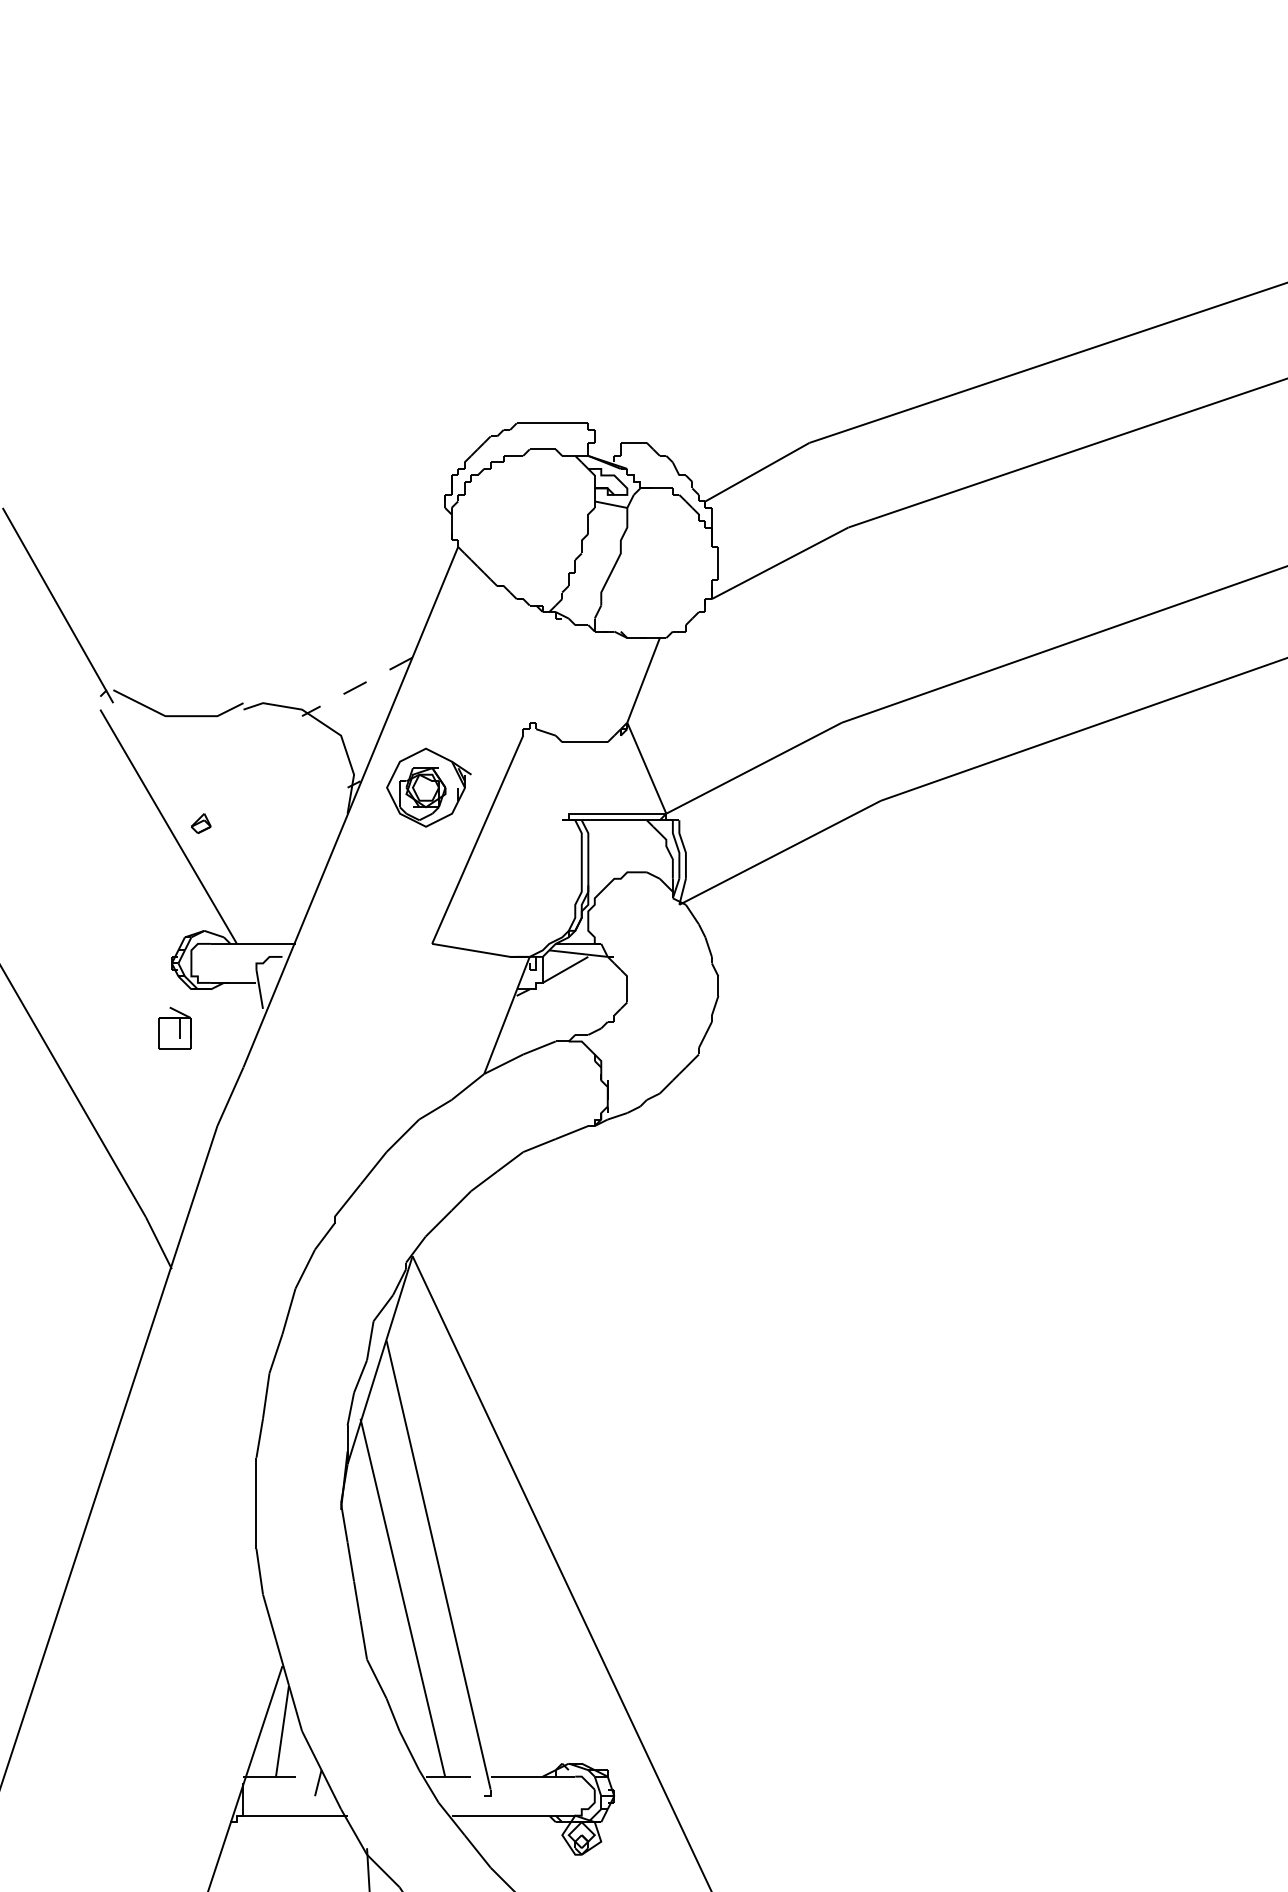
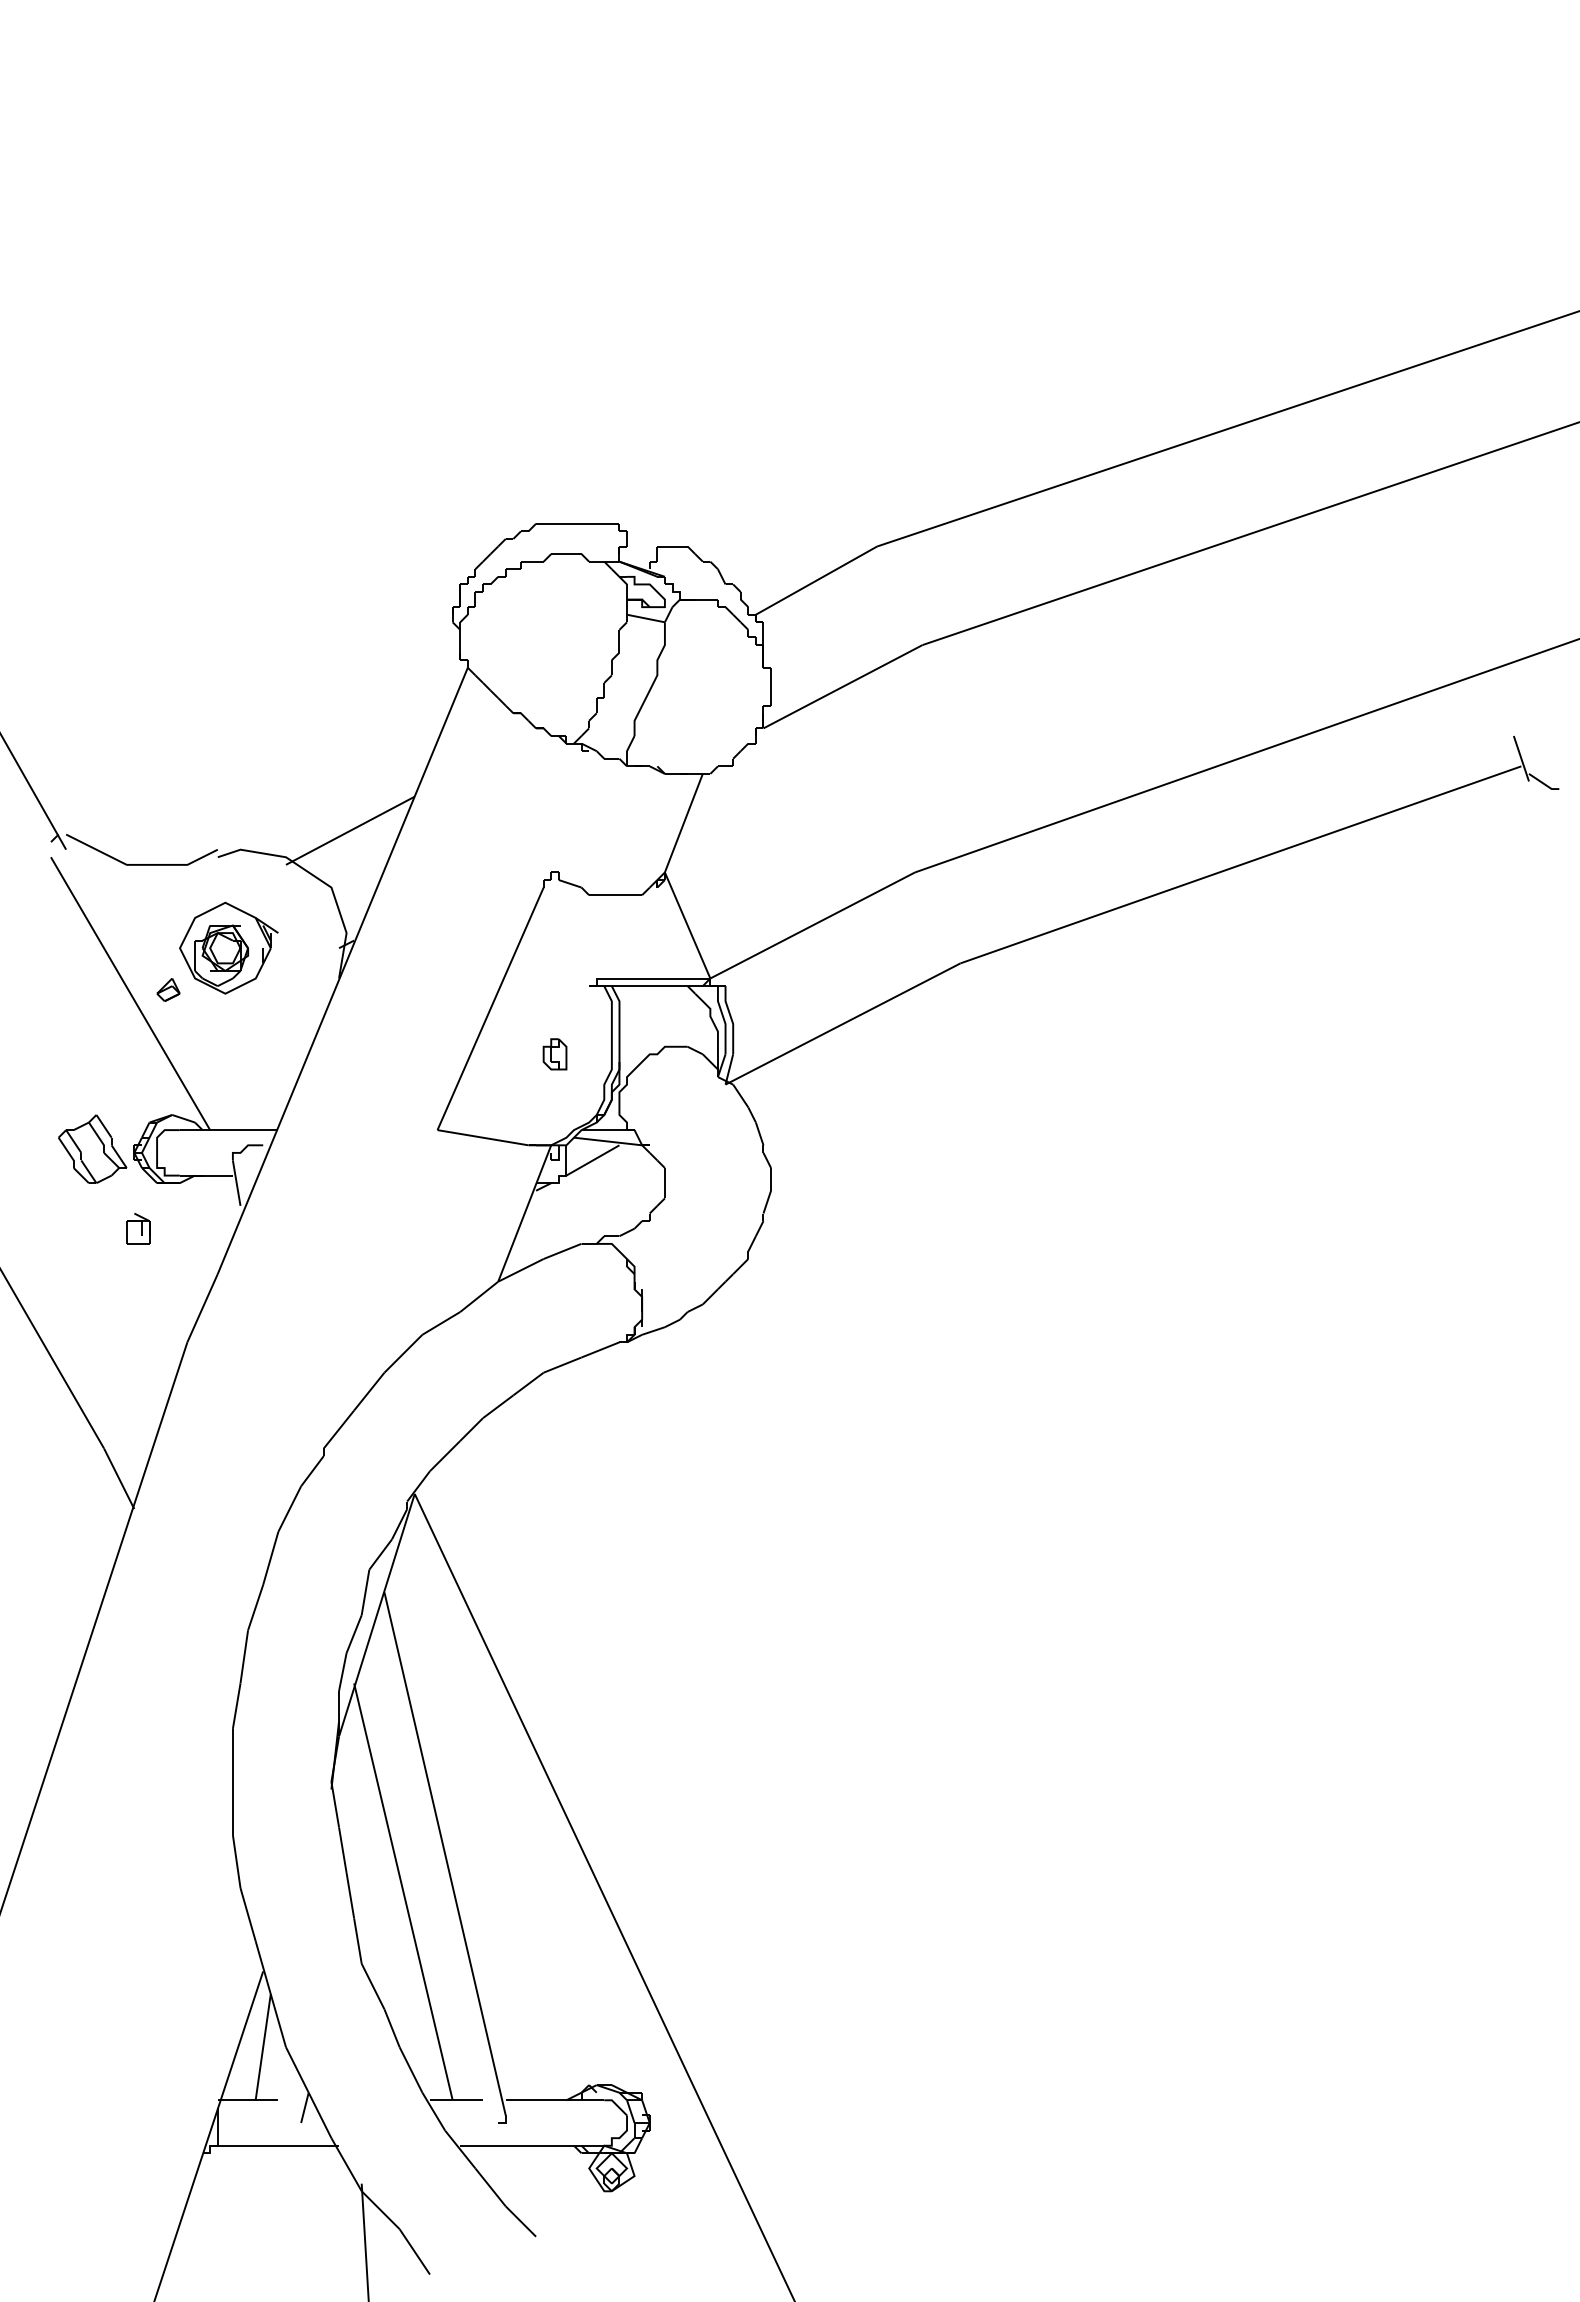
line: (357, 686) -> (350, 830), dashed -> solid
part: (428, 787) -> (228, 947), moved
part: (532, 878) -> (554, 1054), added
part: (135, 959) -> (92, 1148), added
part: (175, 1028) -> (138, 1228), size x0.62

